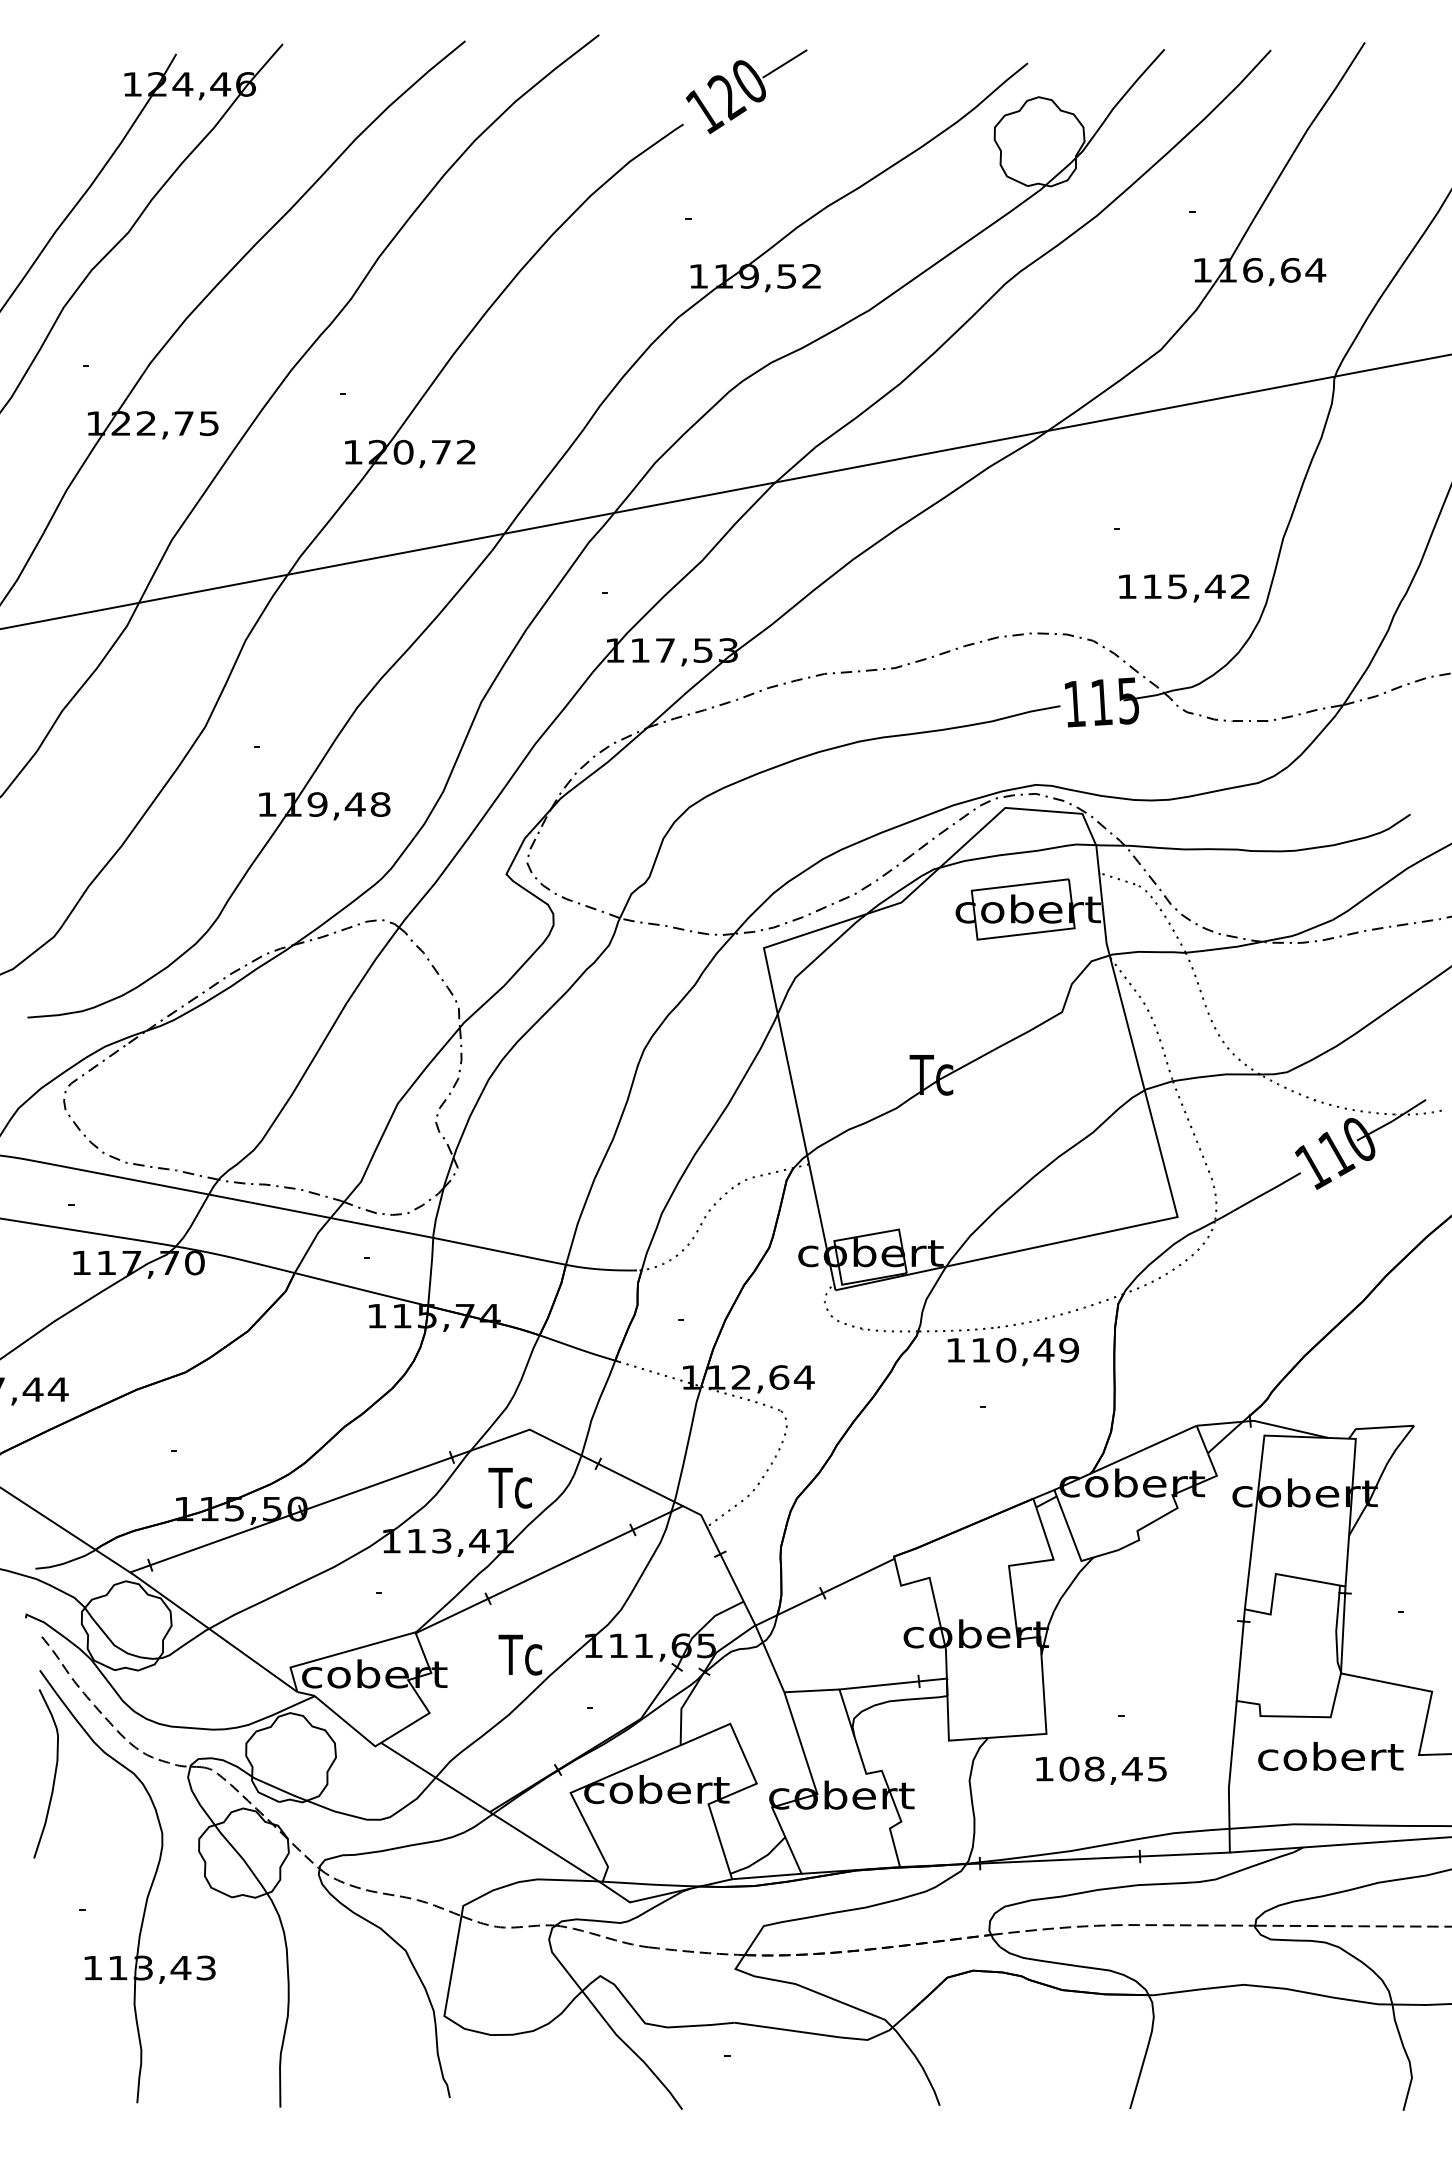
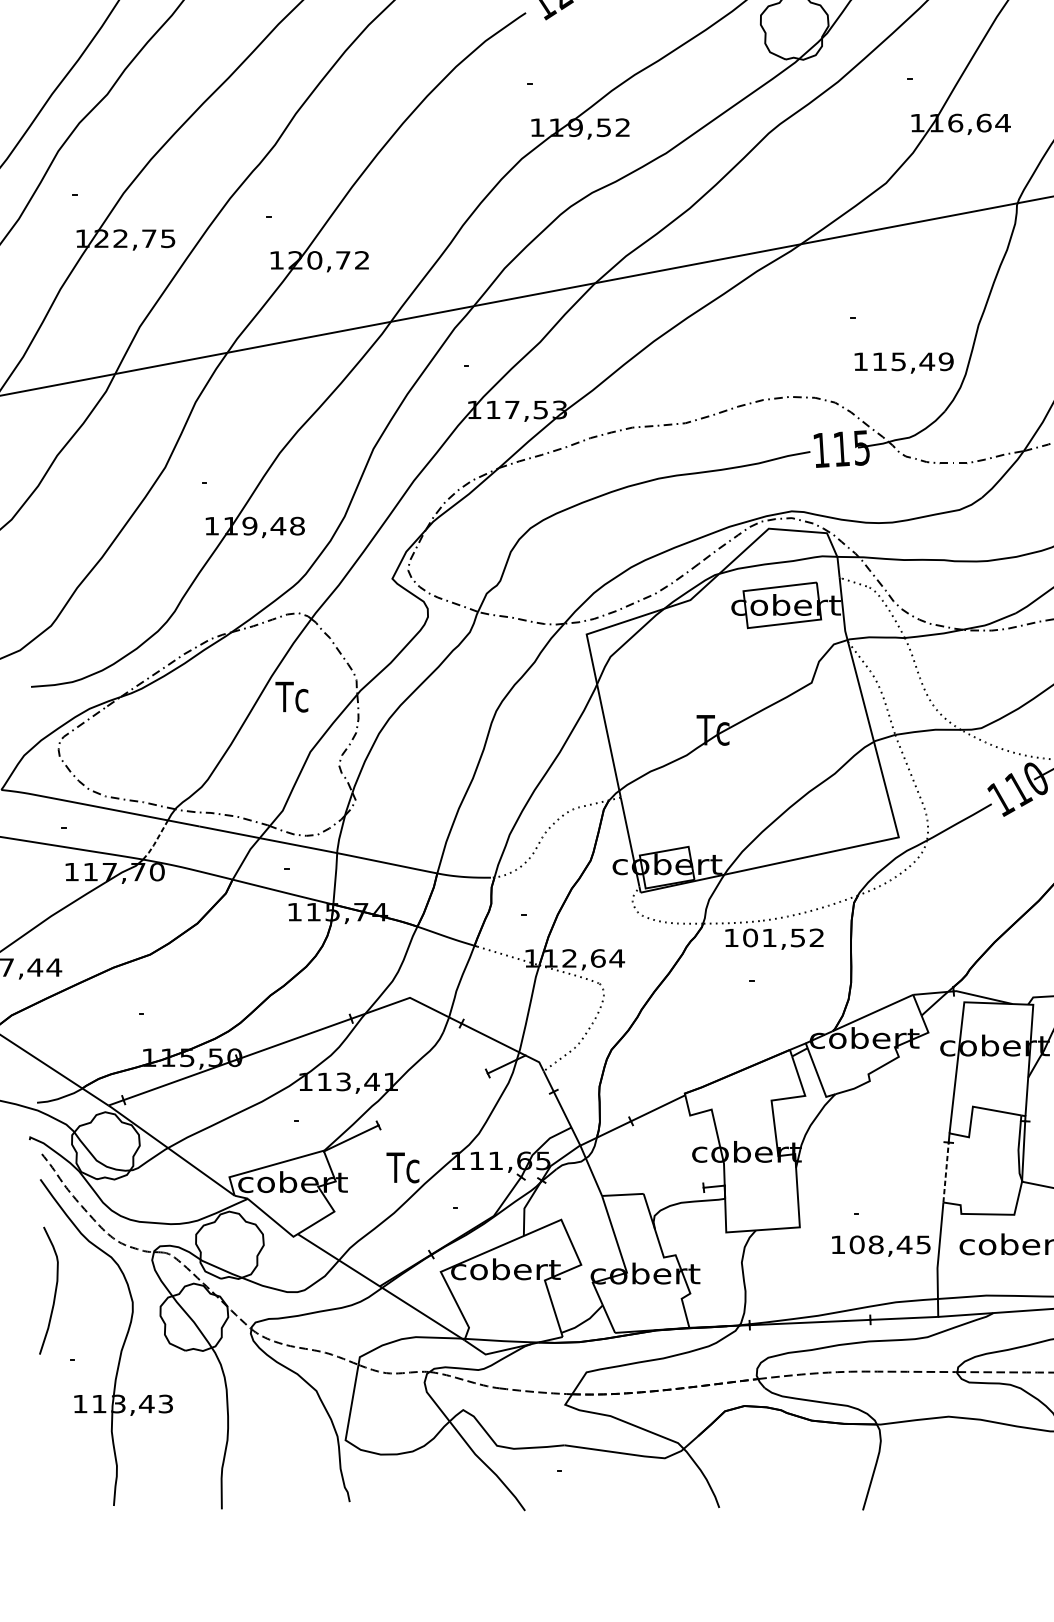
text: (1240, 586) -> (946, 361), 115,42 -> 115,49
line: (193, 1222) -> (156, 841), solid -> dashed
text: (1025, 1349) -> (784, 937), 110,49 -> 101,52
text: (509, 1488) -> (291, 697), moved
line: (560, 1563) -> (433, 1098), removed
line: (1240, 1661) -> (946, 1172), solid -> dashed
line: (879, 1685) -> (673, 1190), removed
text: (1101, 1770) -> (881, 1245), moved
curve: (53, 1777) -> (54, 1293), moved
line: (766, 1876) -> (588, 1334), removed

